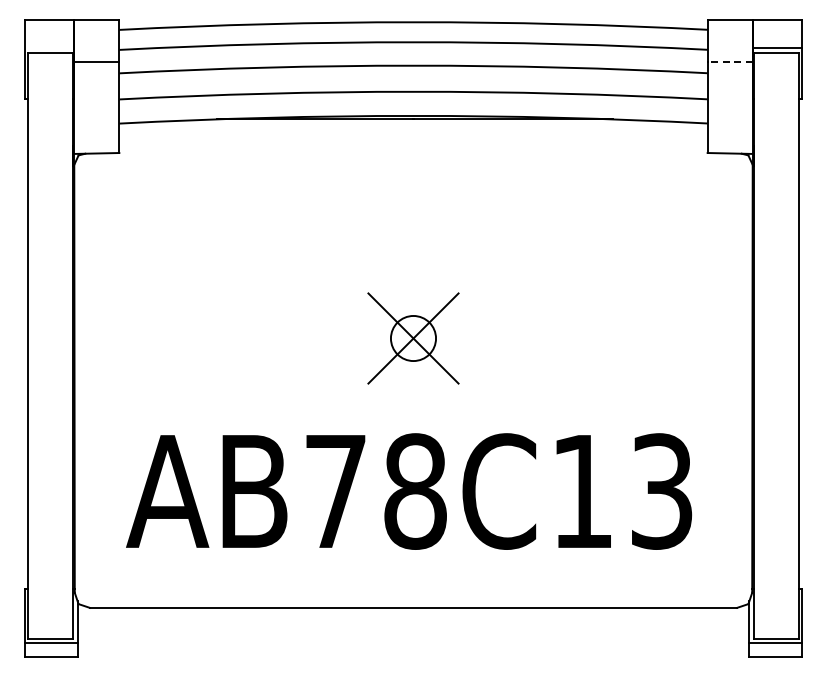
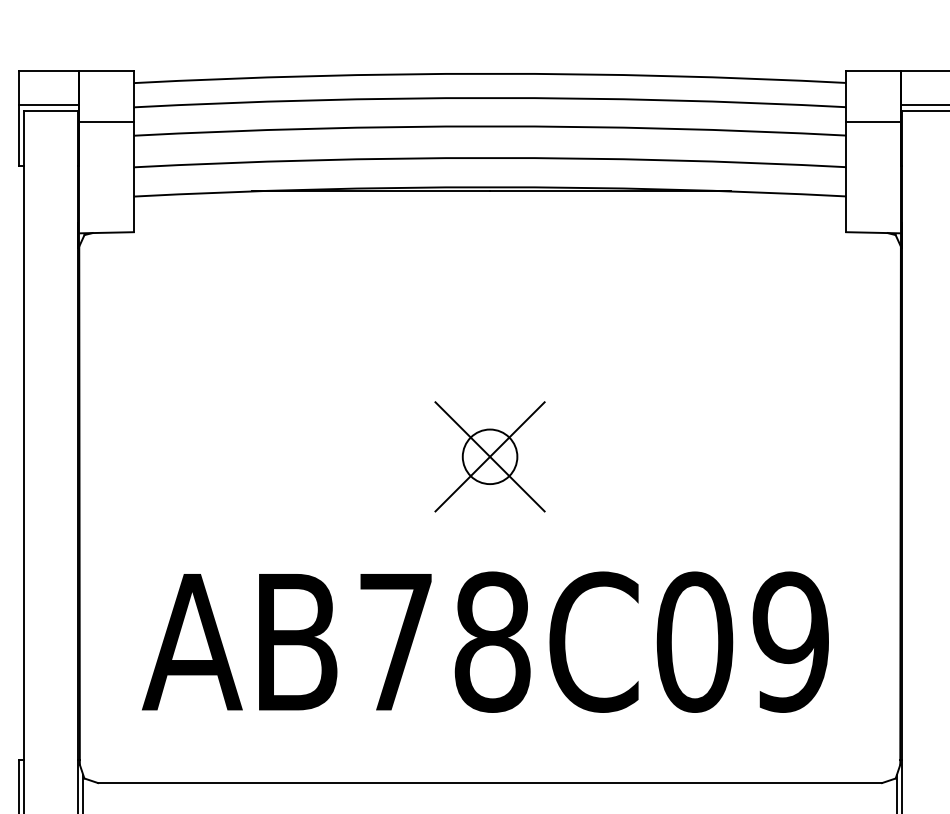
line: (49, 48) -> (49, 105), added
line: (730, 62) -> (873, 122), dashed -> solid
text: (622, 491) -> (743, 642), AB78C13 -> AB78C09

